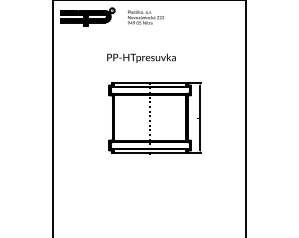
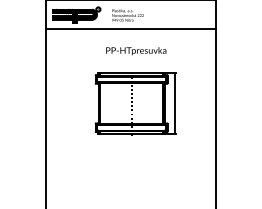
line: (149, 33) -> (131, 29), added
text: (141, 57) -> (136, 50), moved

